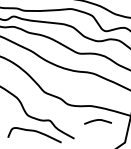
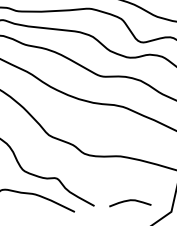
curve: (97, 120) -> (129, 201), moved

